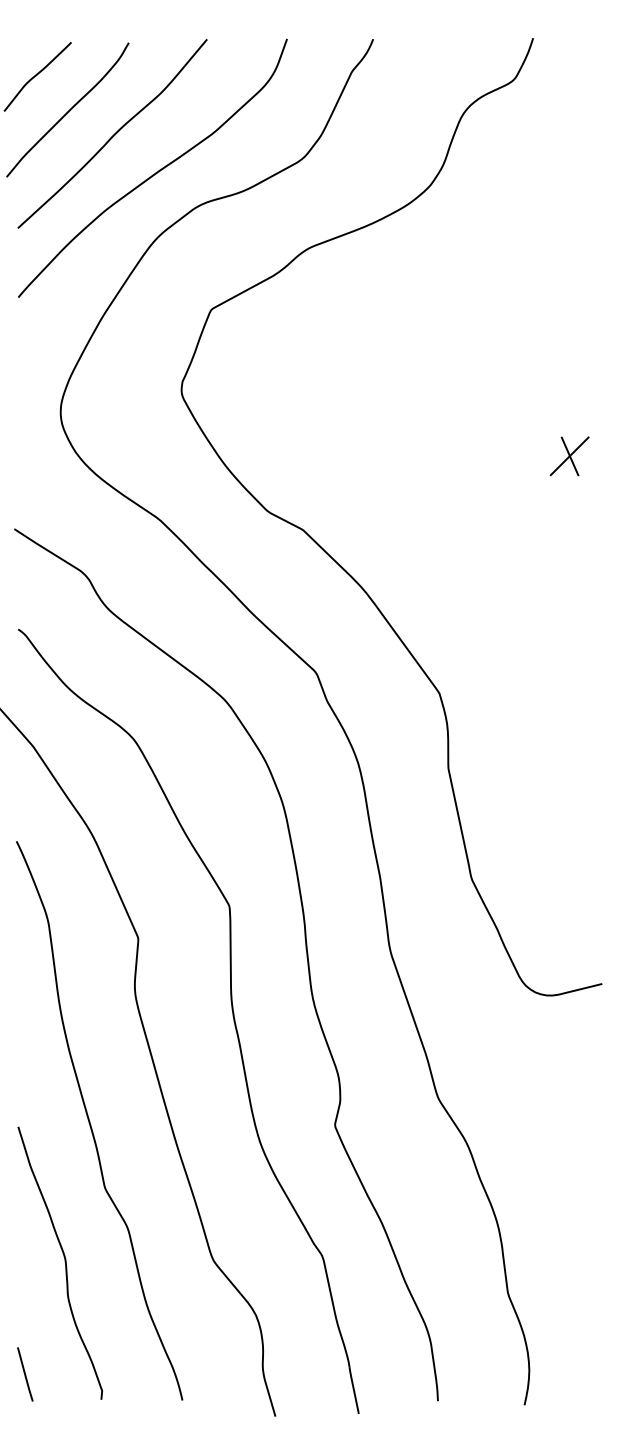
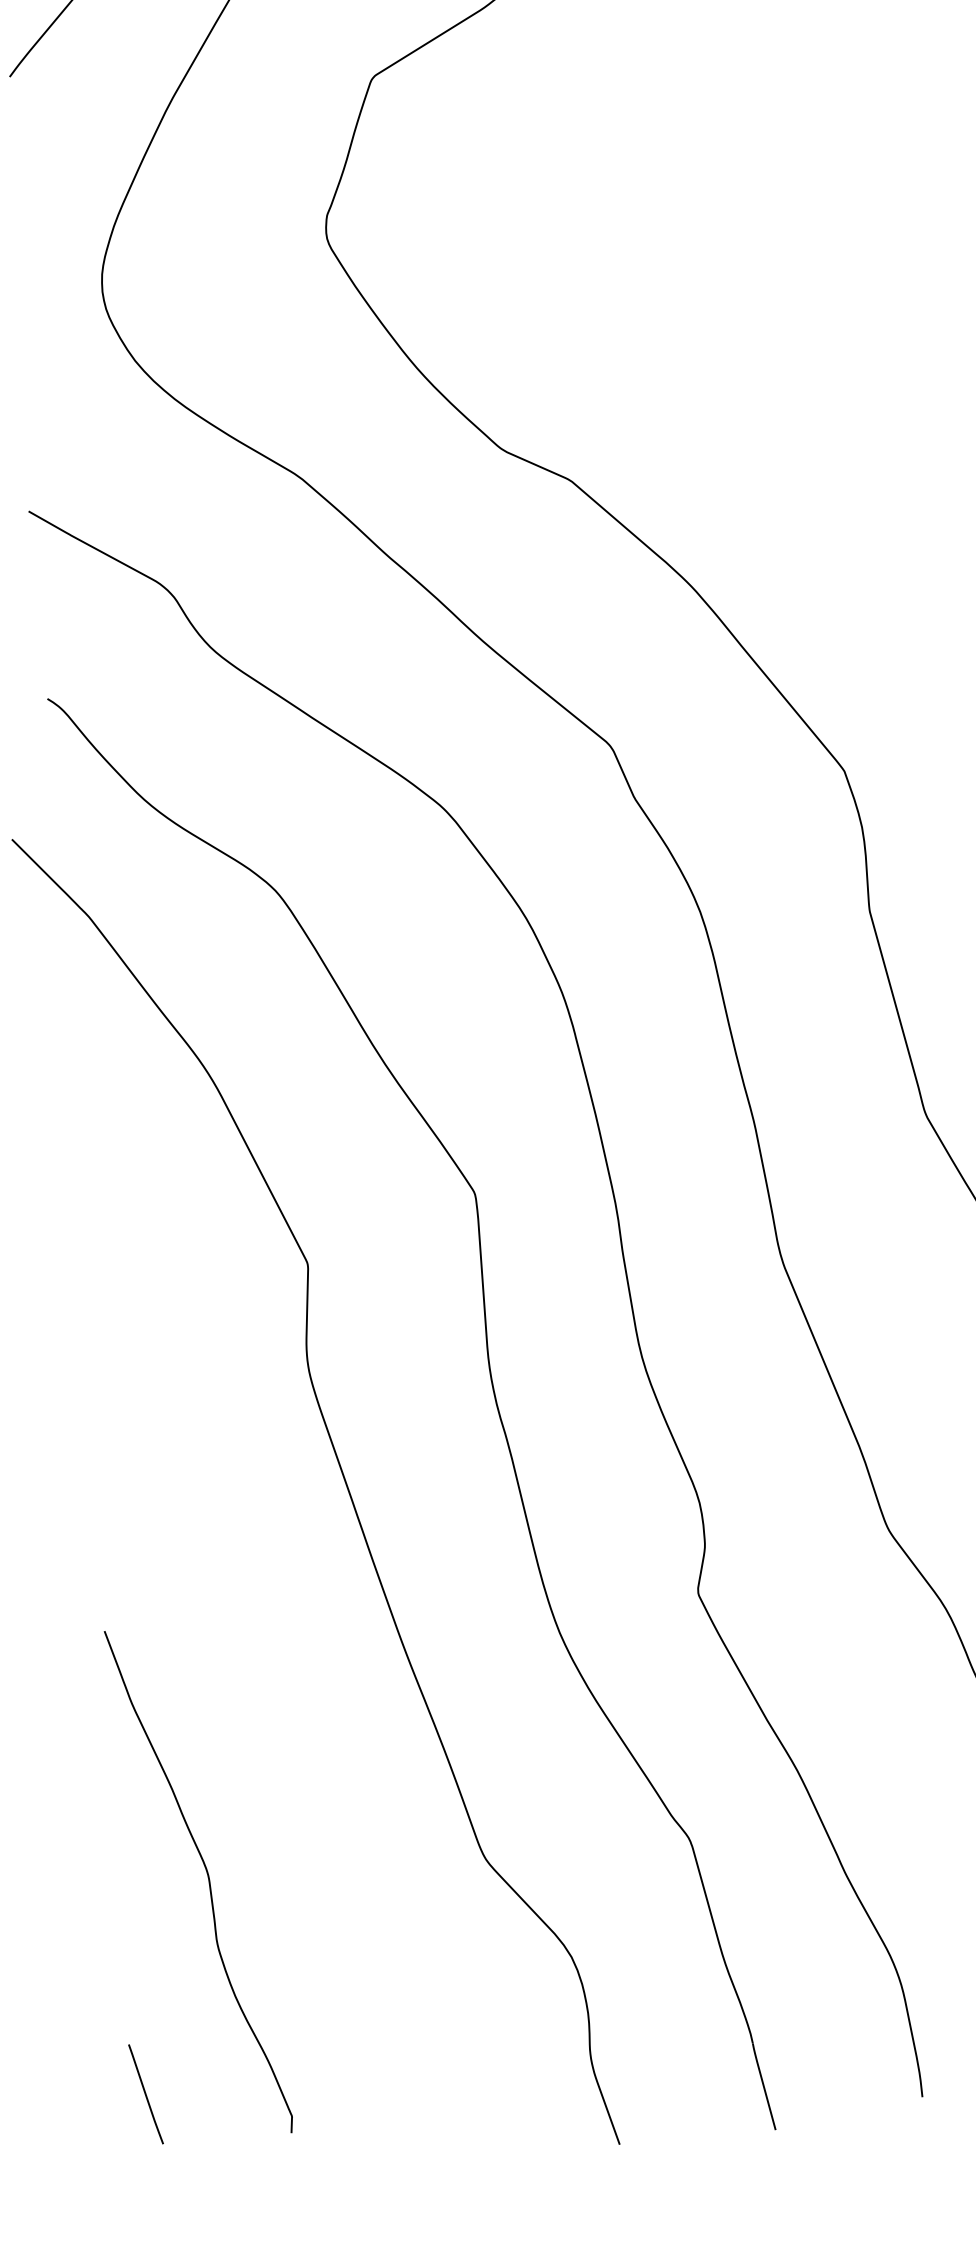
curve: (91, 1124) -> (241, 1618), removed

